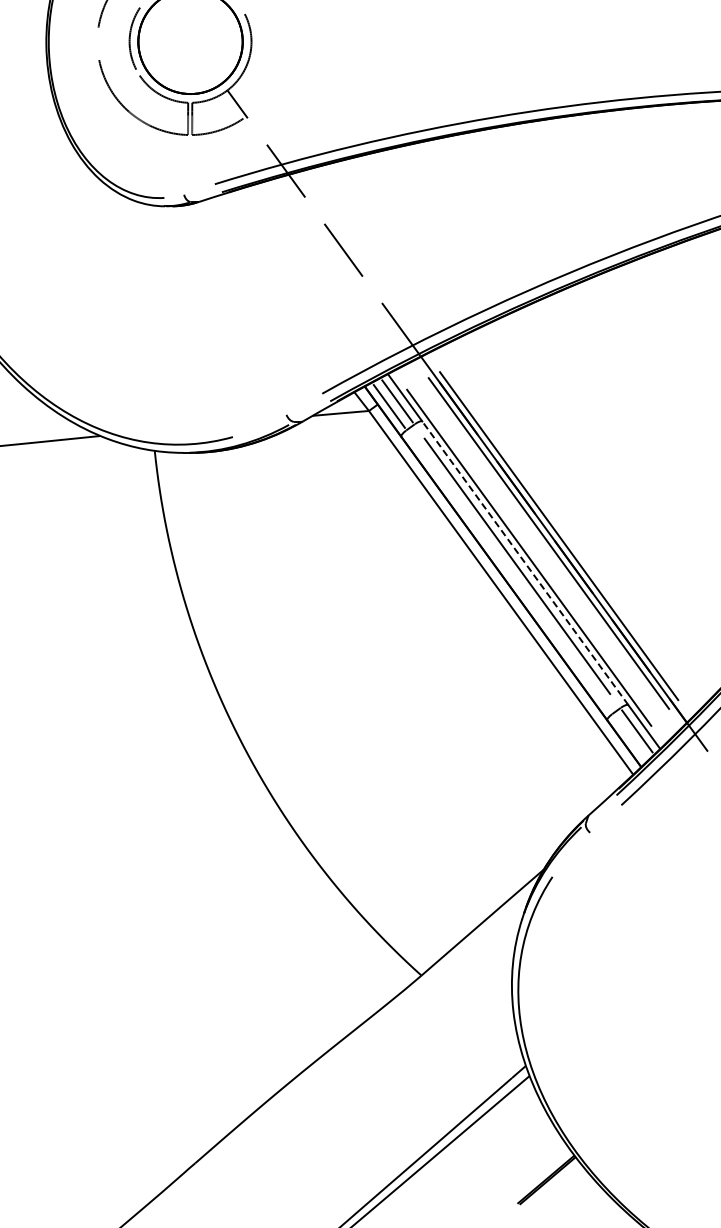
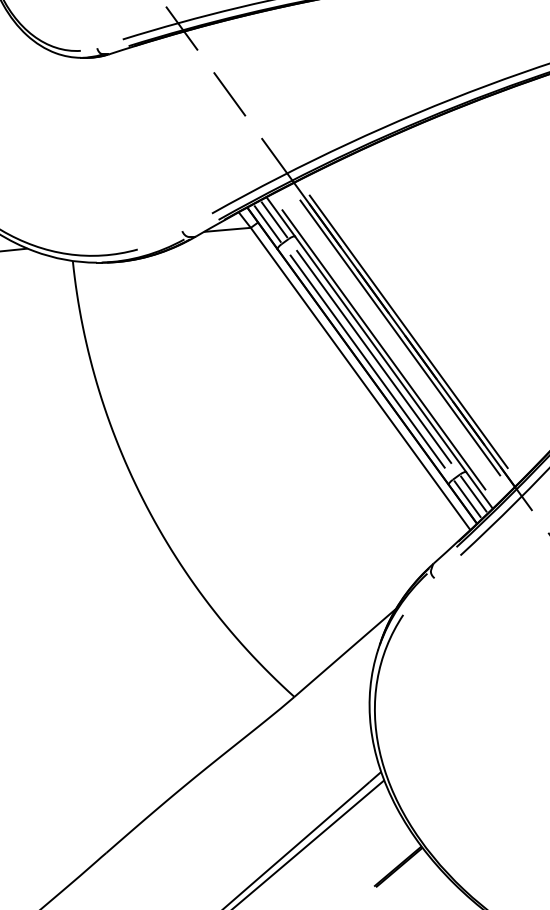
line: (525, 562) -> (380, 353), dashed -> solid
line: (509, 571) -> (367, 361), added
line: (629, 737) -> (467, 499), added

